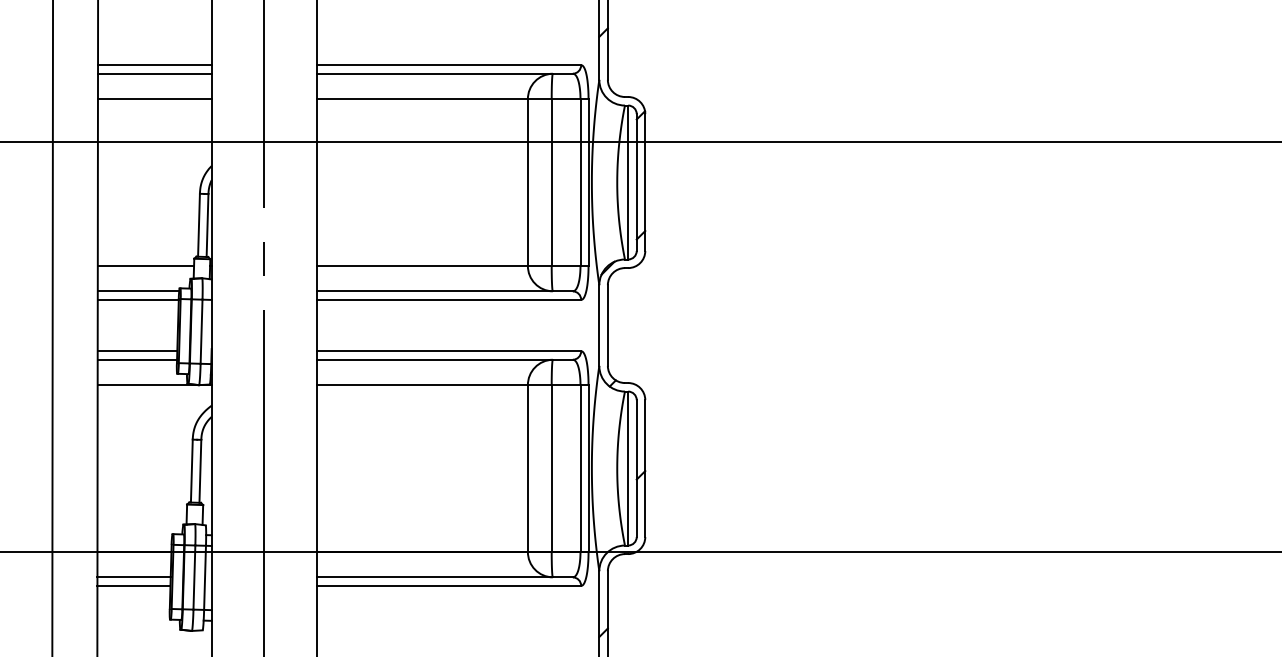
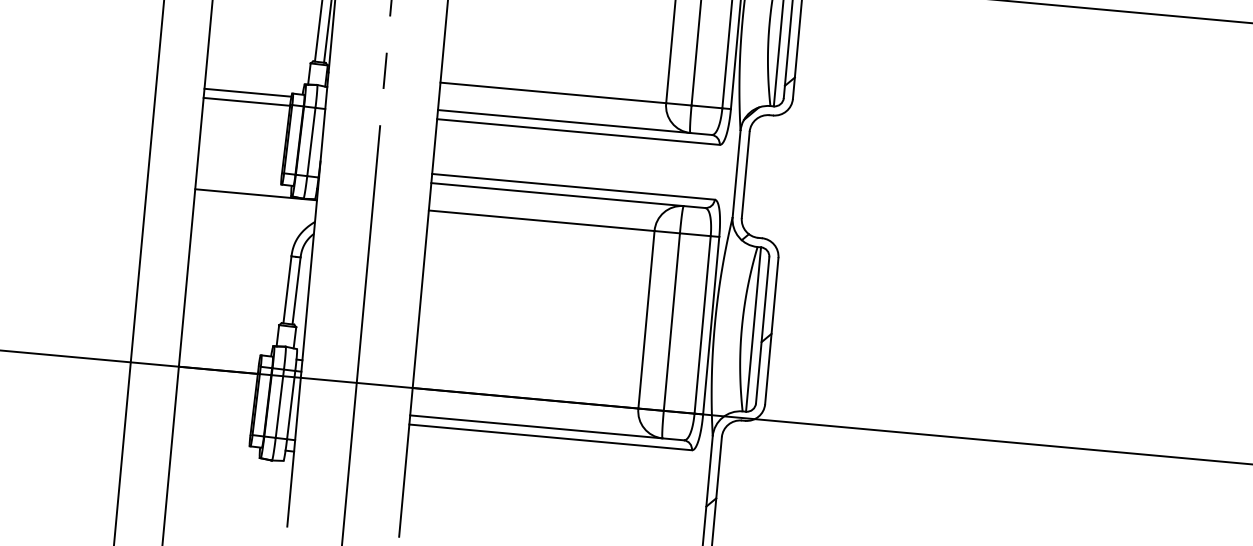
line: (145, 265) -> (257, 65), removed
line: (137, 351) -> (241, 156), removed
line: (137, 359) -> (240, 165), removed
line: (133, 577) -> (214, 397), removed
line: (133, 585) -> (214, 406), removed

